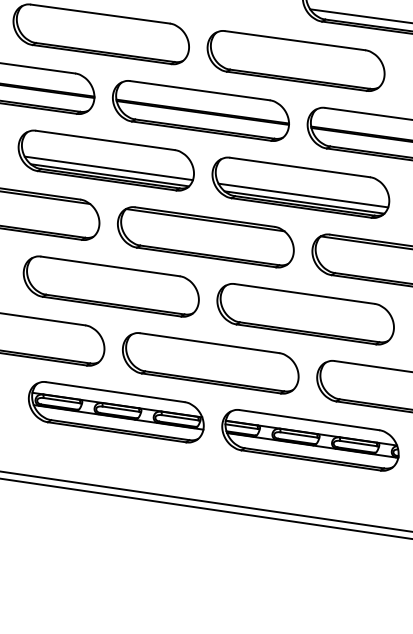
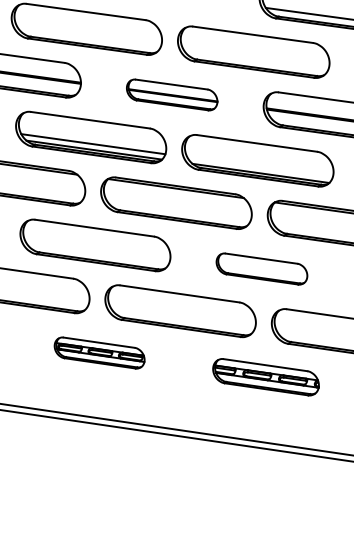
part: (200, 110) -> (171, 94), size x0.6
line: (302, 195) -> (259, 167), removed
part: (305, 313) -> (261, 268), size x0.6
part: (116, 411) -> (99, 352), size x0.6
part: (309, 440) -> (265, 377), size x0.7

